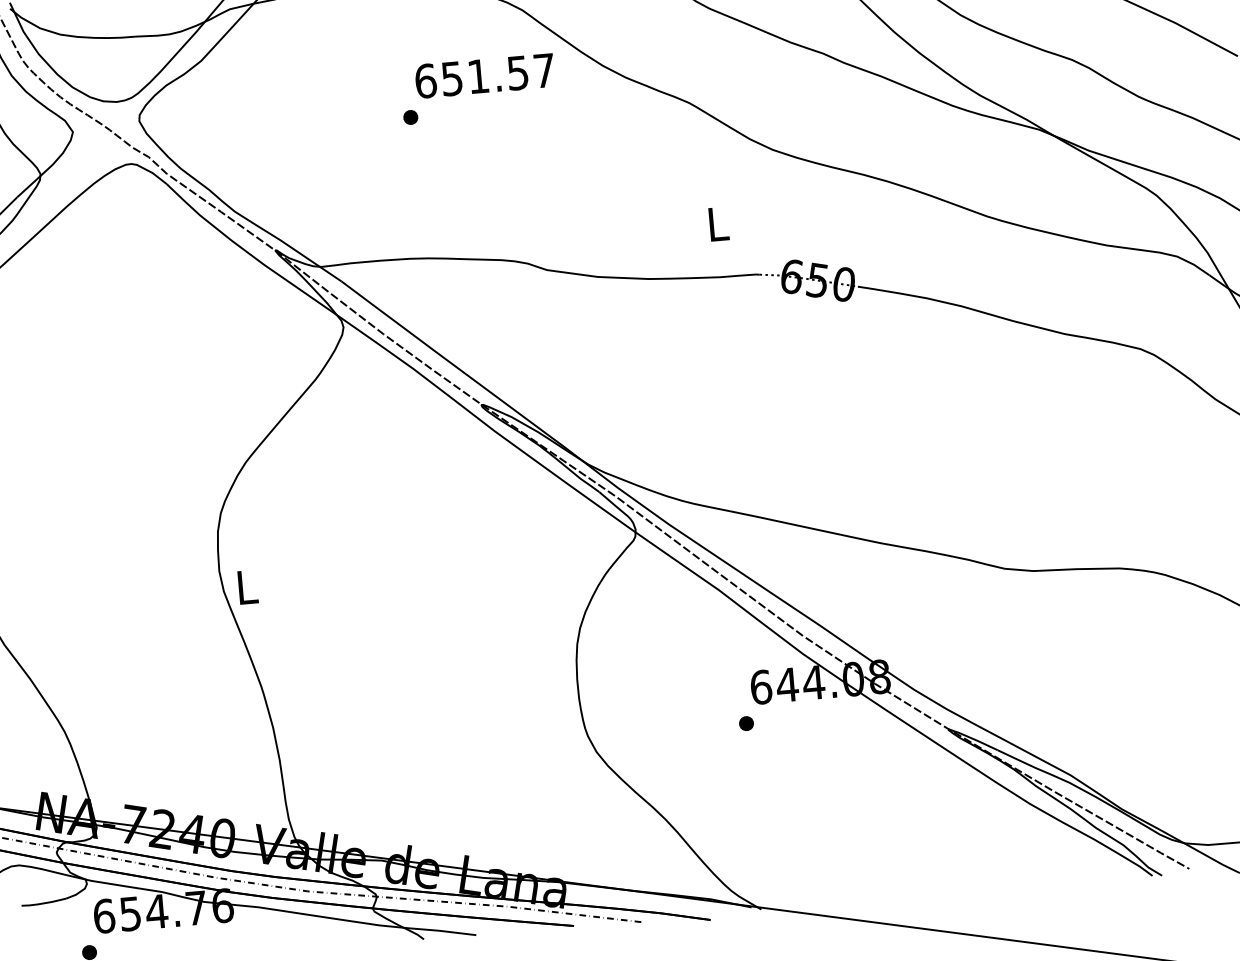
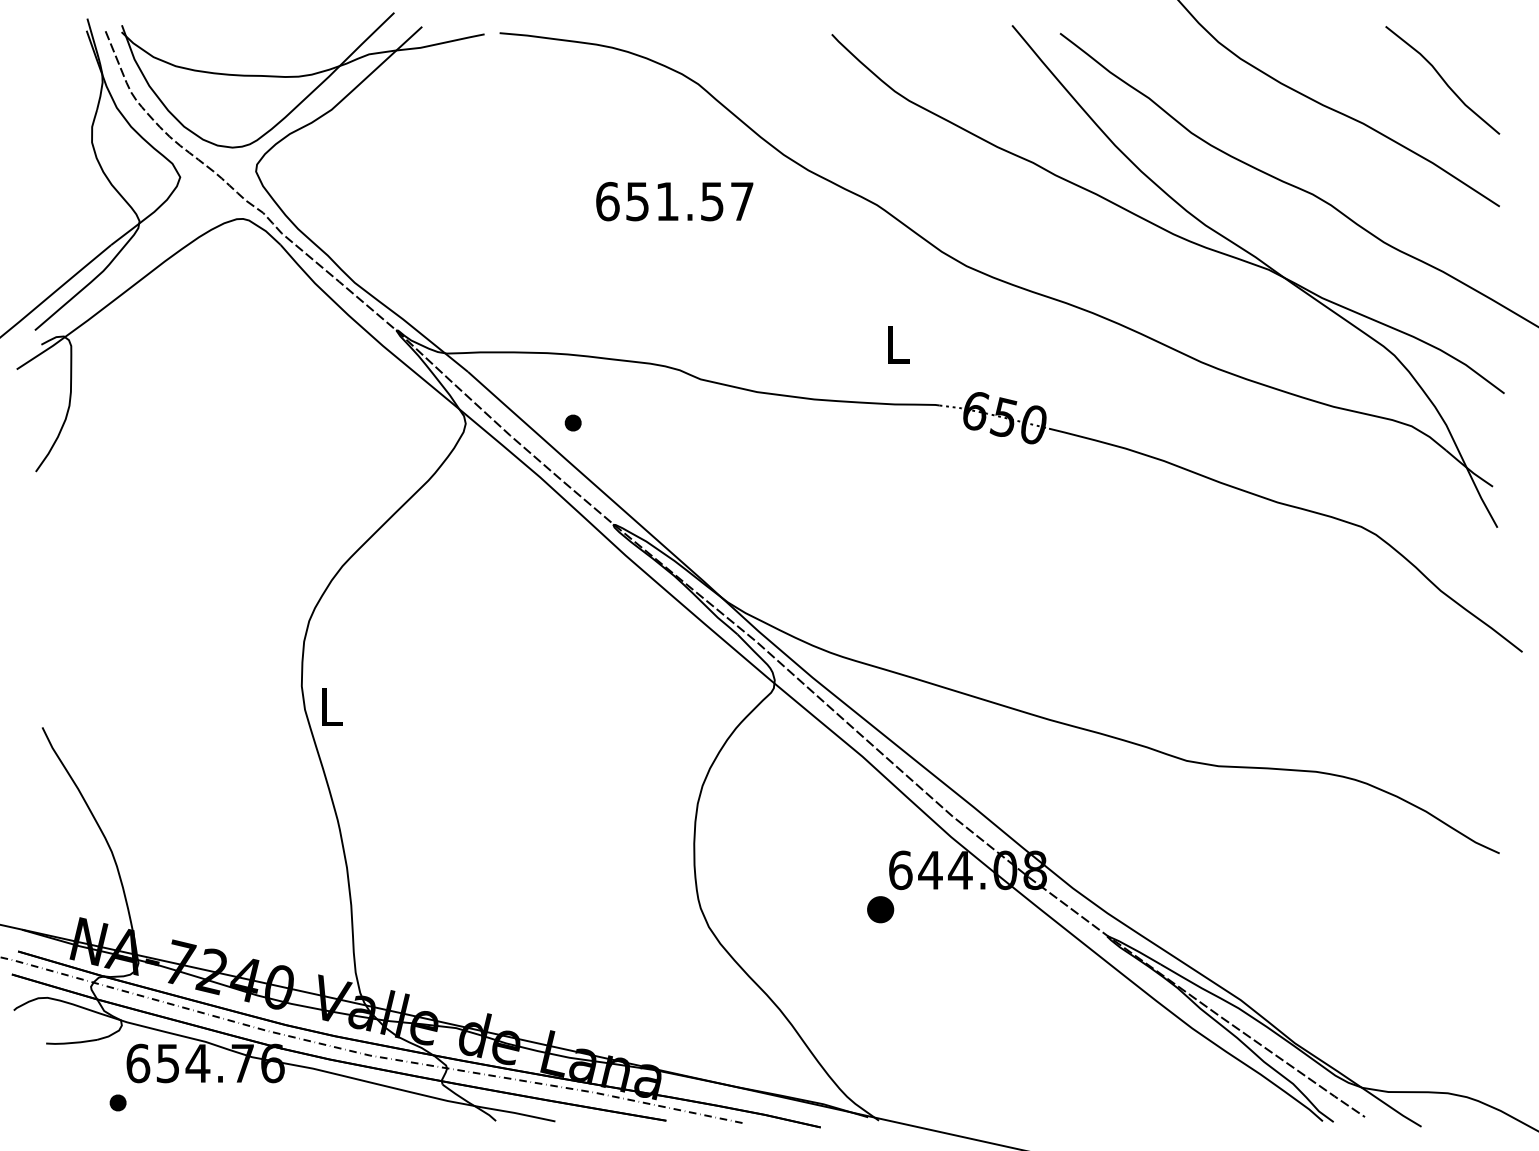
text: (484, 75) -> (674, 201), moved
part: (410, 117) -> (572, 422), moved
part: (746, 723) -> (880, 909), size x1.6

